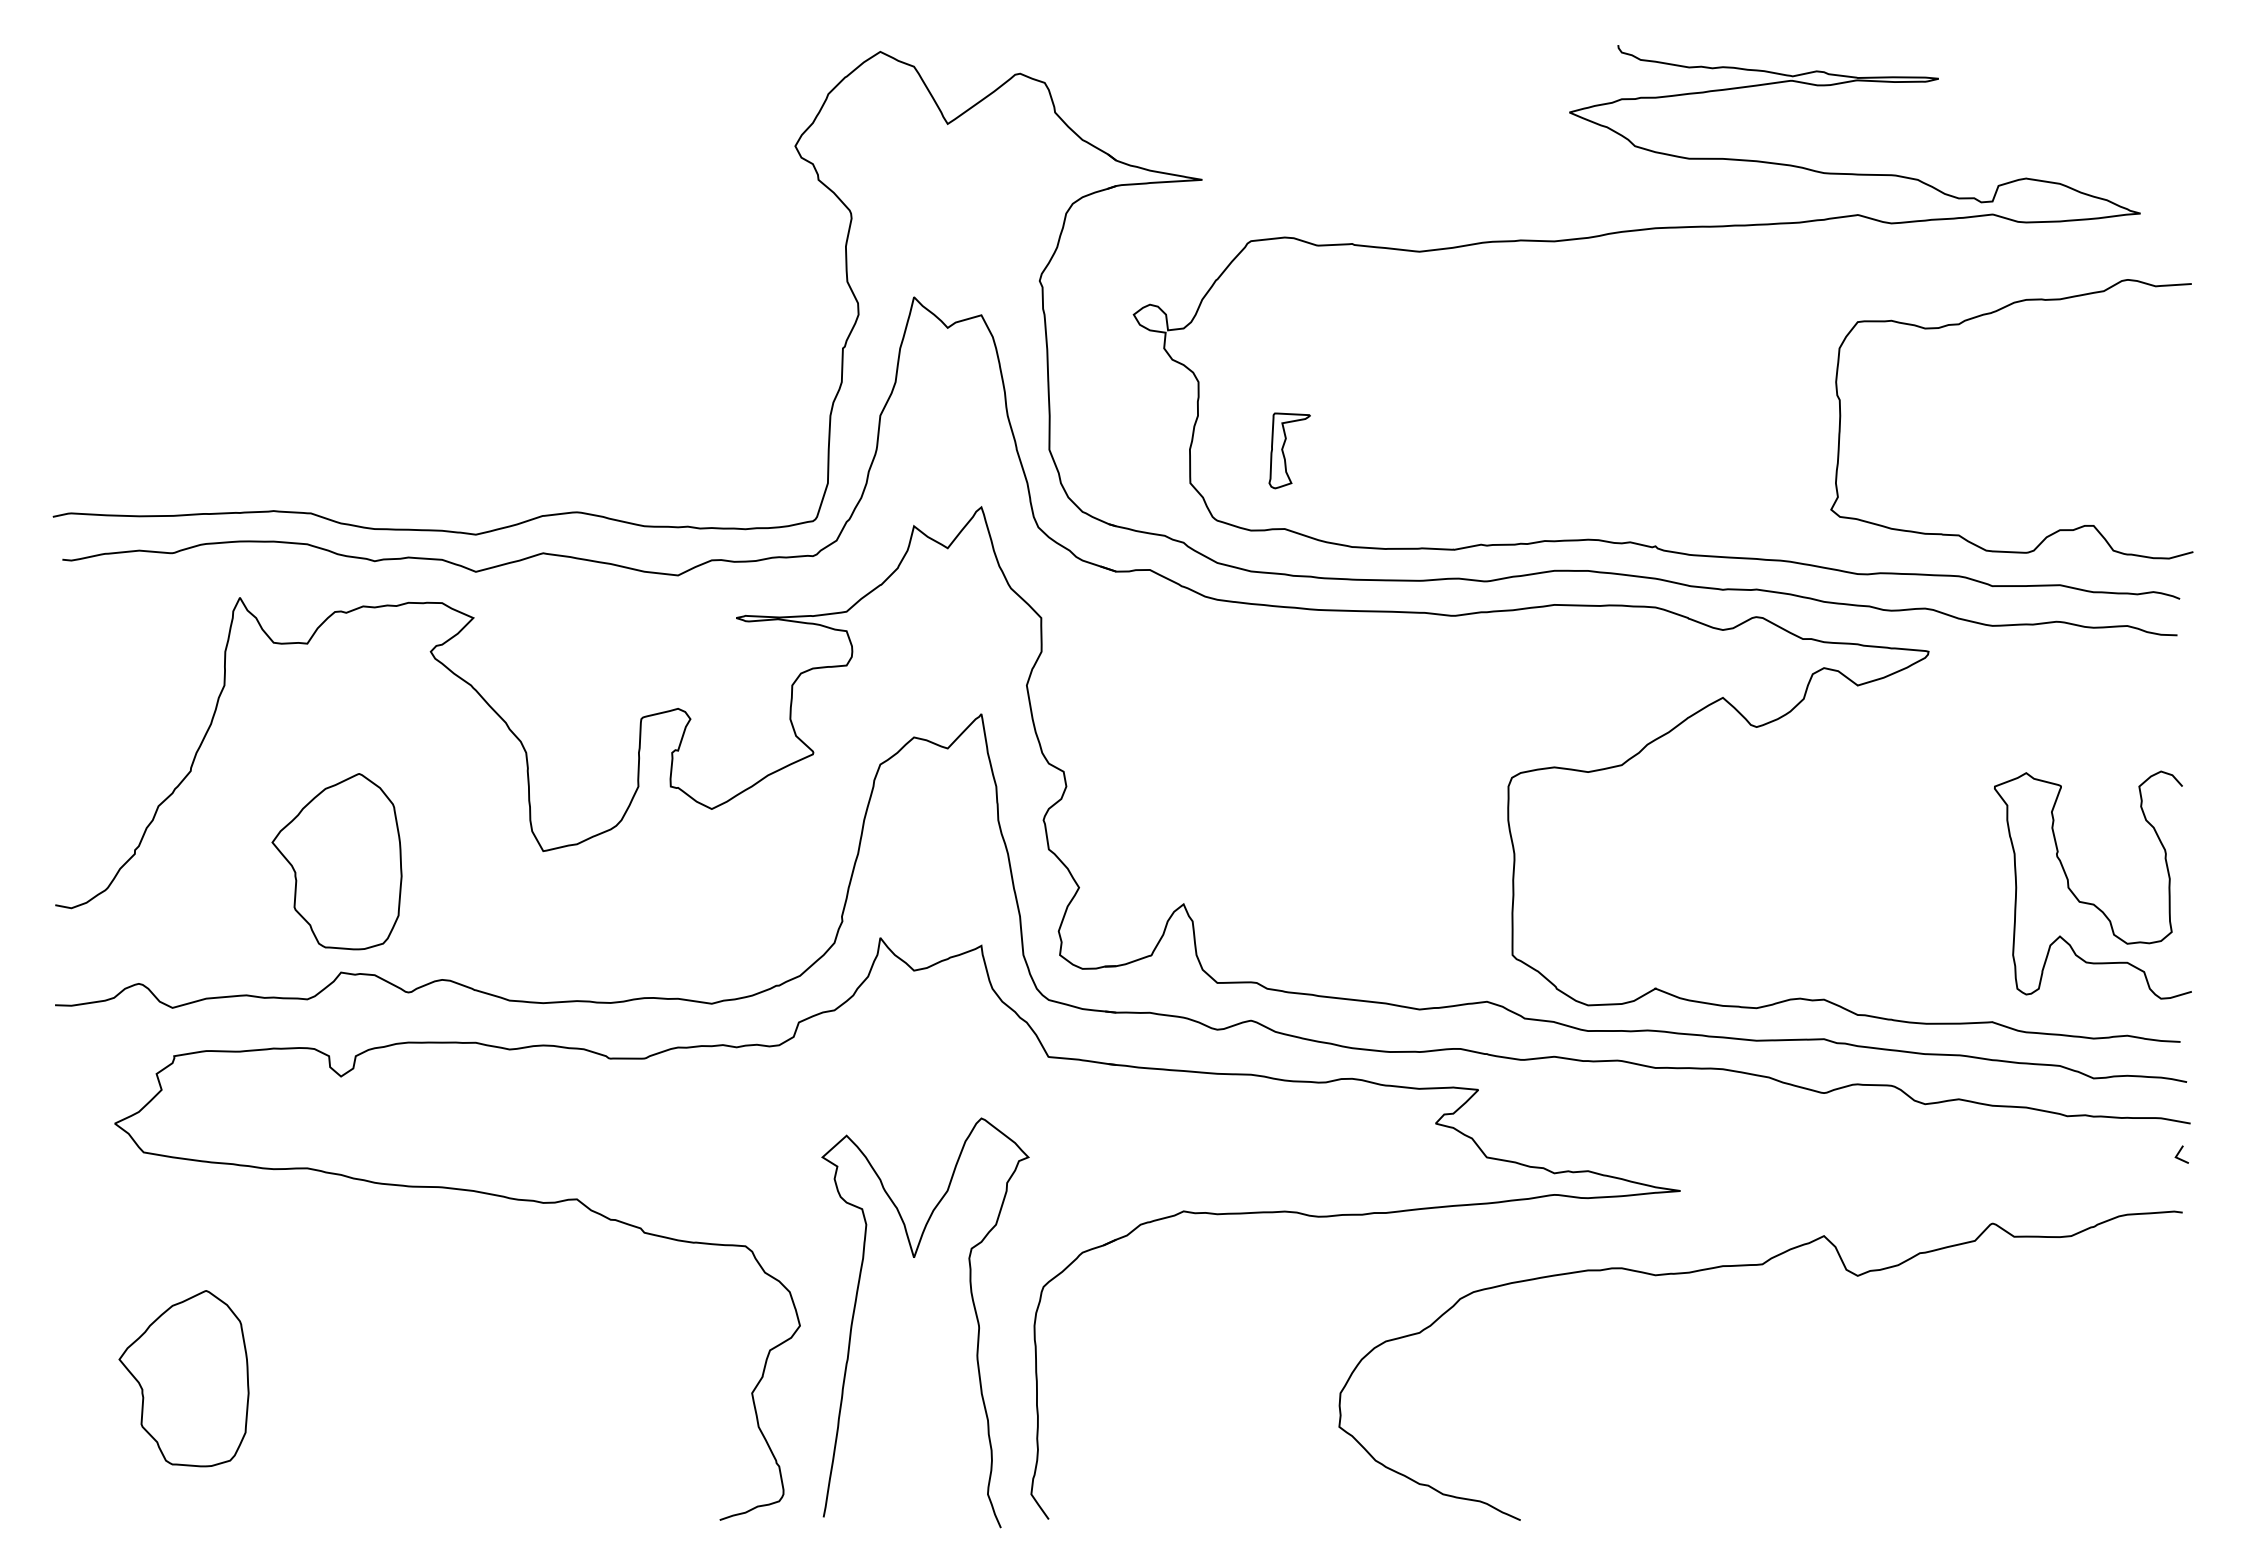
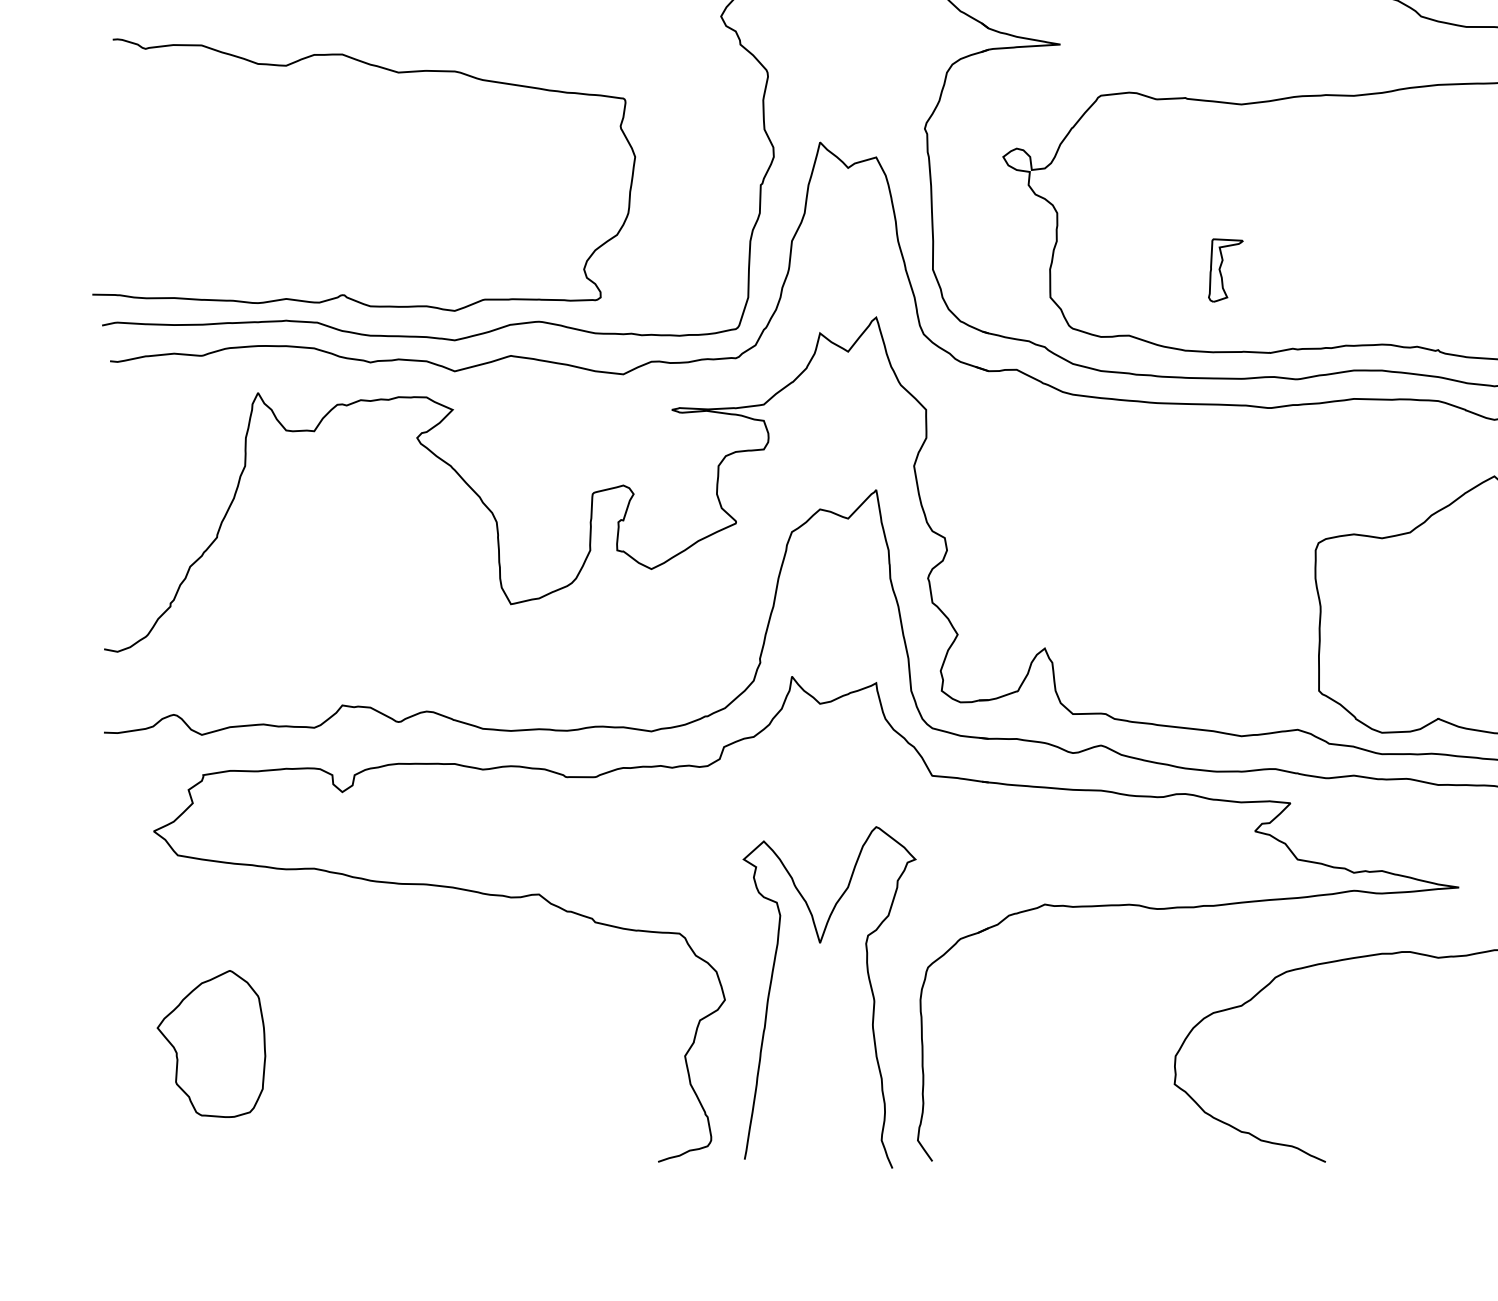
curve: (400, 212) -> (391, 71), added
part: (1289, 450) -> (1225, 270), moved
part: (336, 861) -> (338, 612), removed

